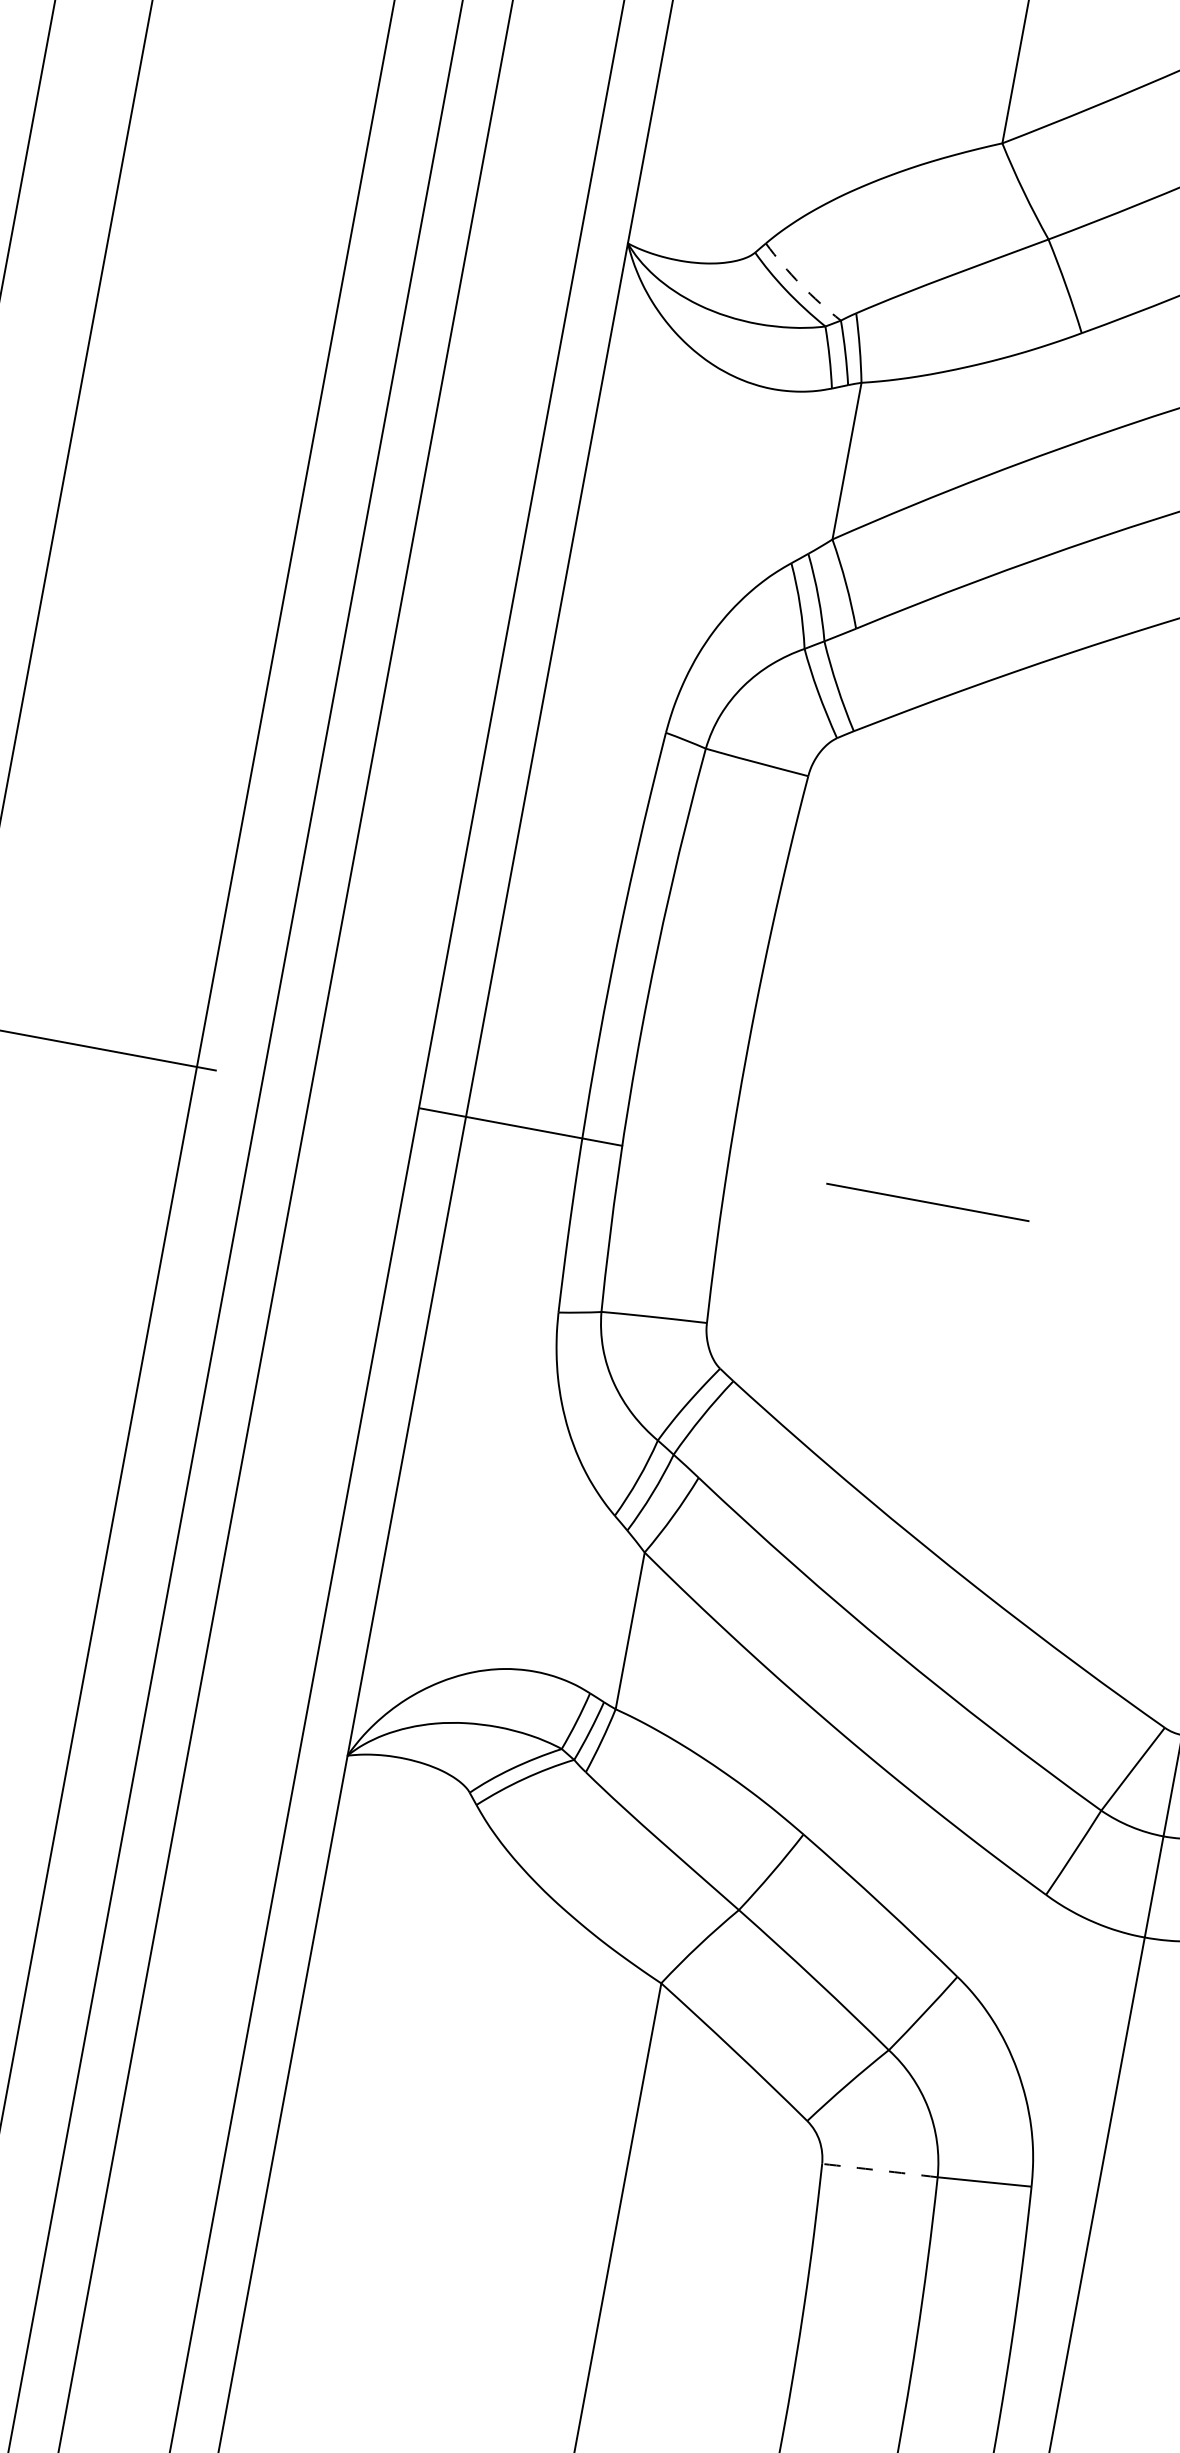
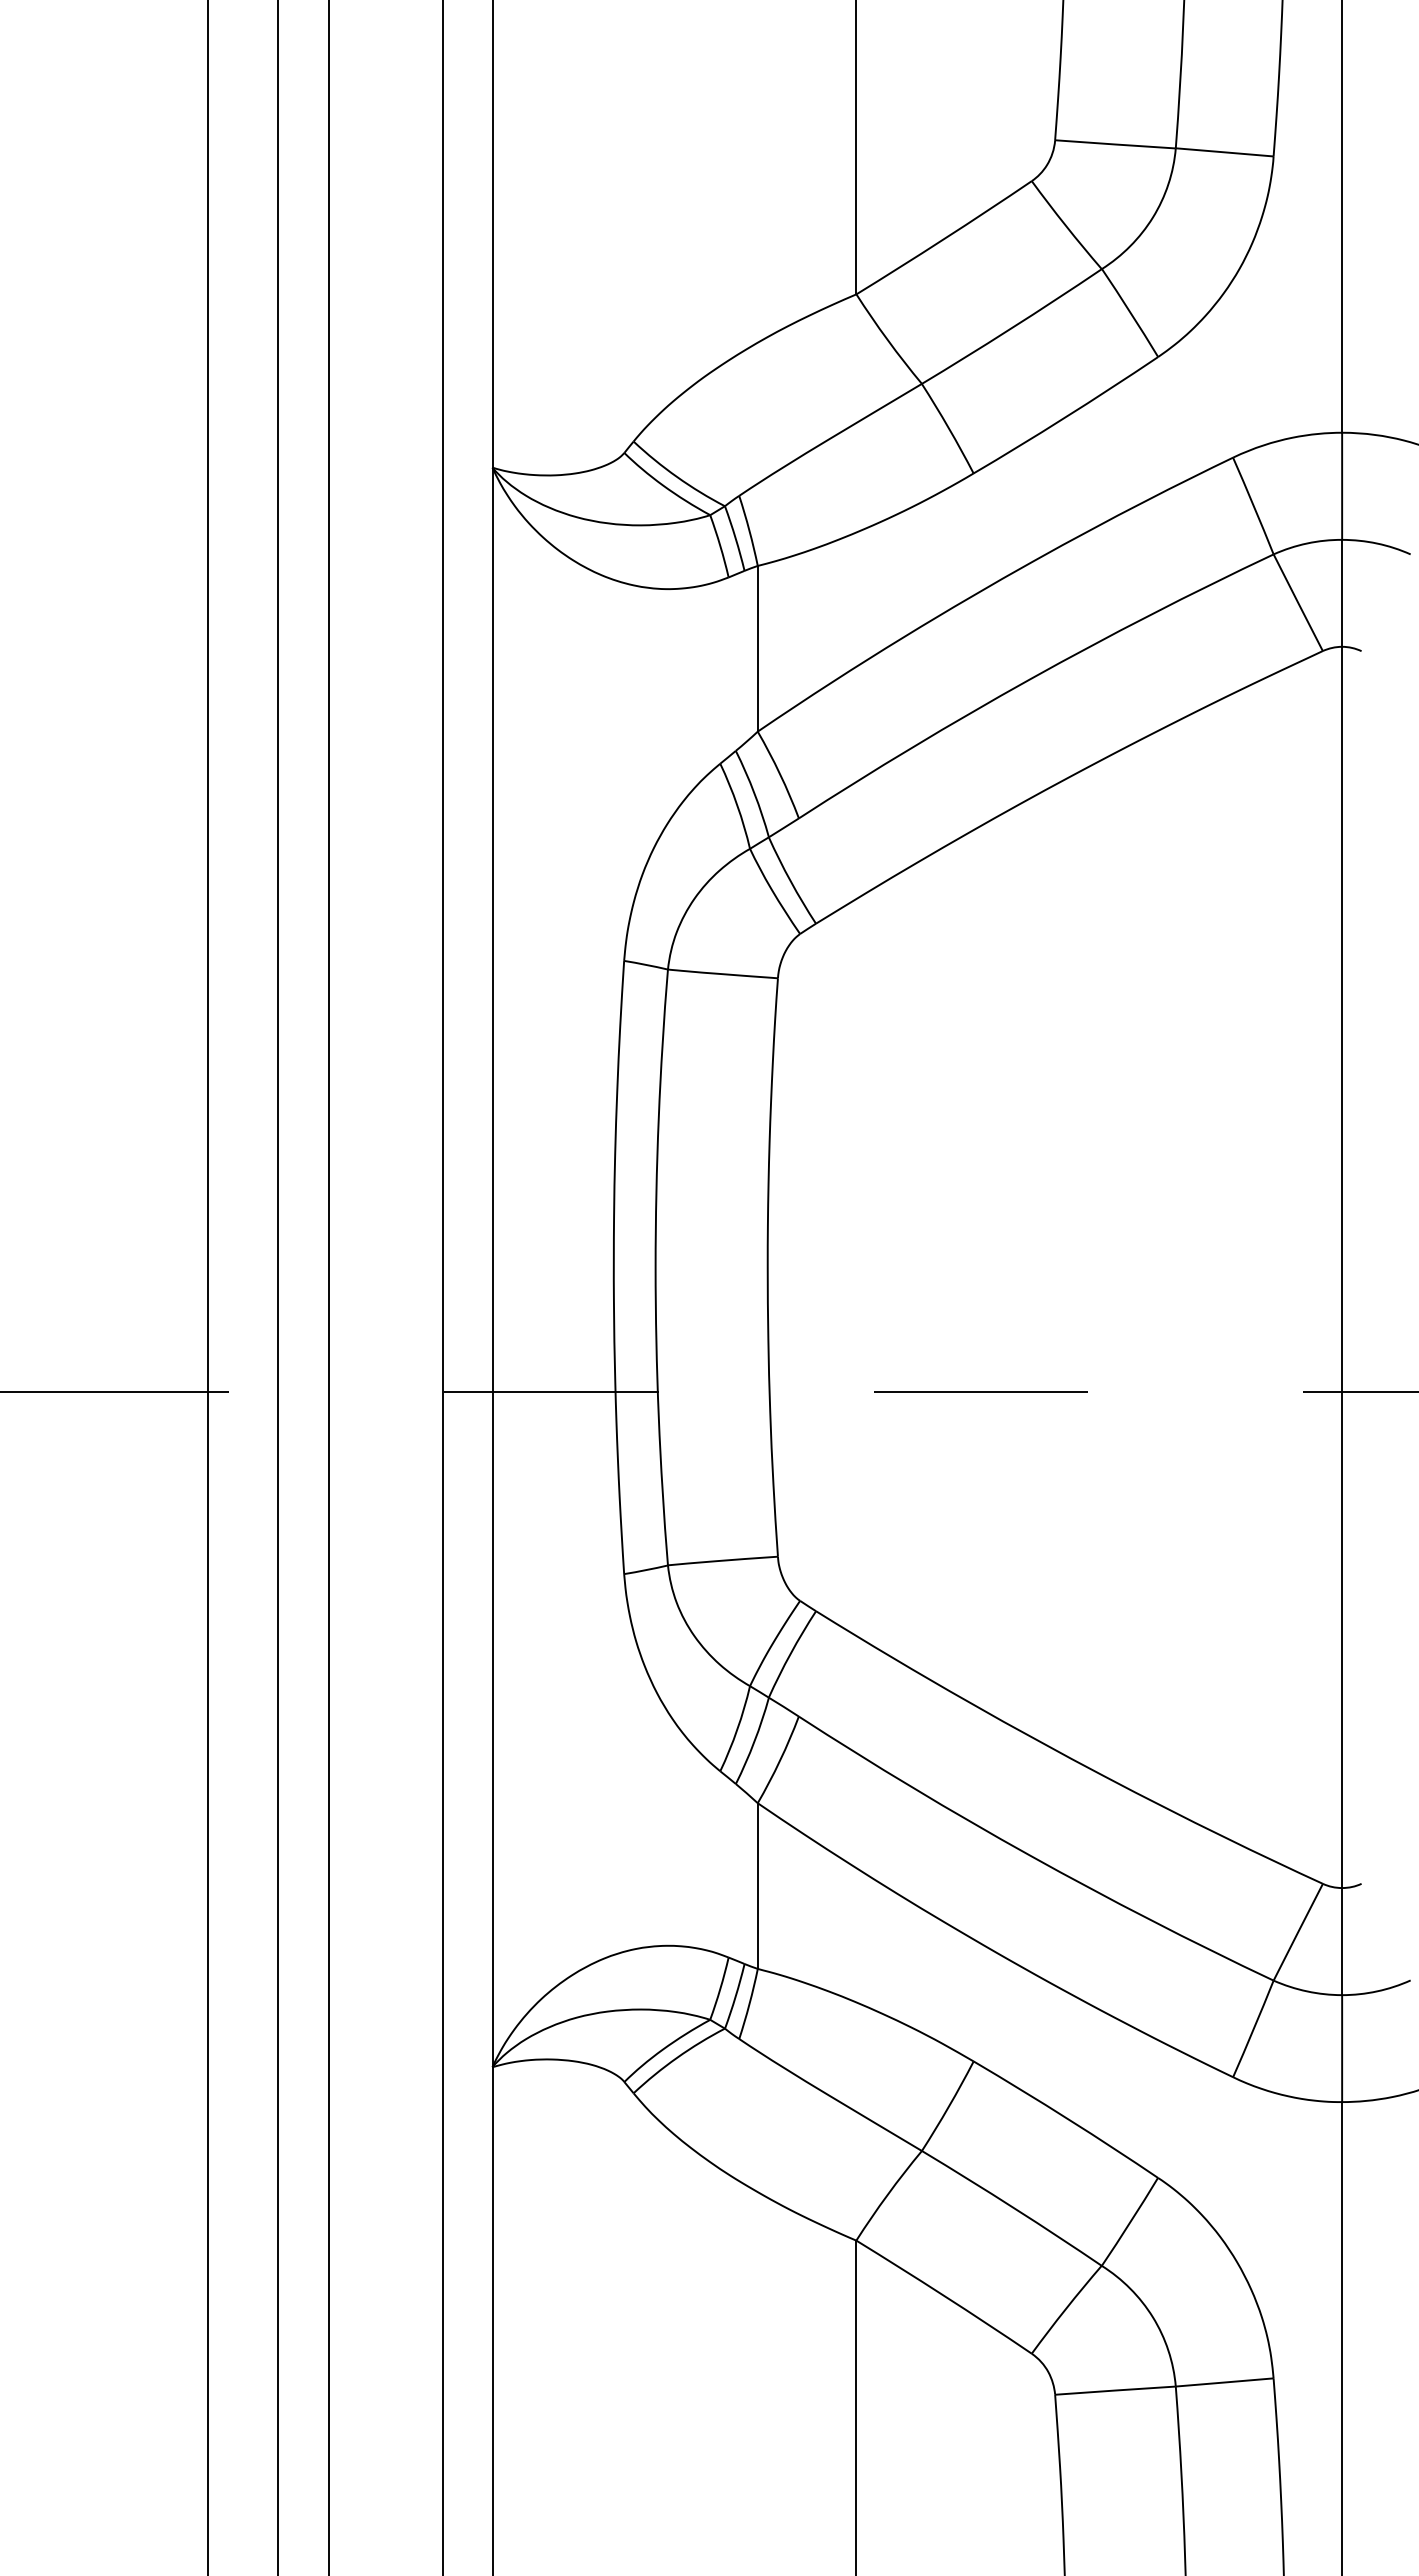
arc: (801, 285) -> (677, 477), dashed -> solid
arc: (879, 2170) -> (1115, 2390), dashed -> solid

